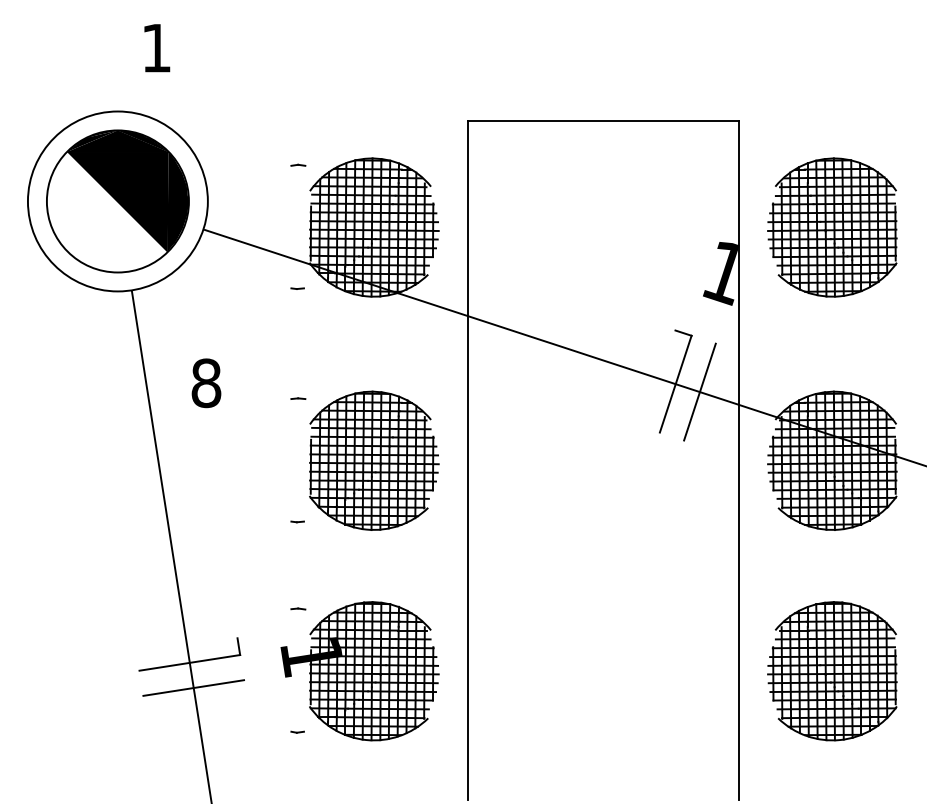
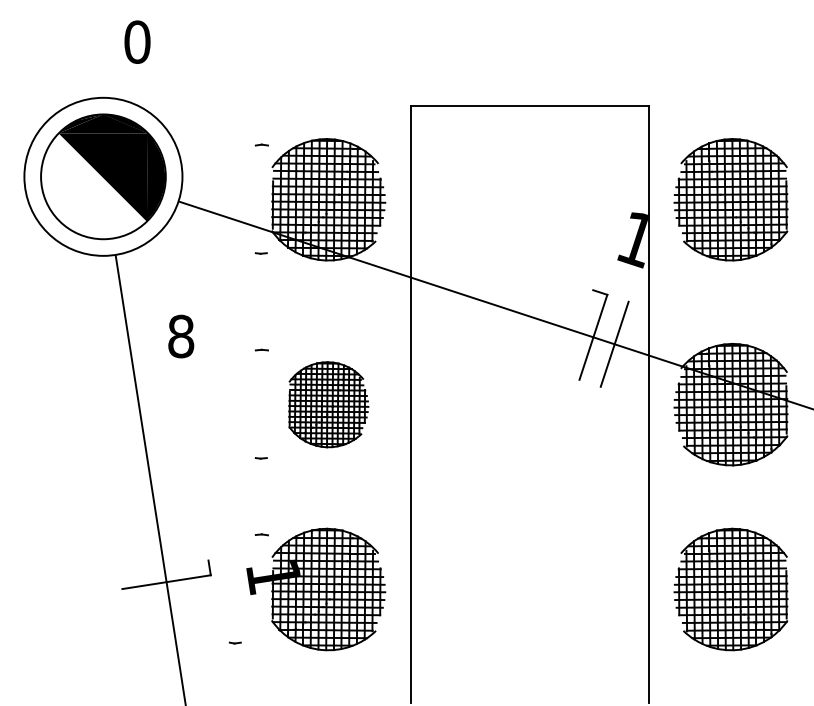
text: (156, 47) -> (137, 41), 1 -> 0
part: (374, 460) -> (328, 404), size x0.7
line: (193, 688) -> (169, 604), removed
part: (297, 731) -> (235, 642), moved

